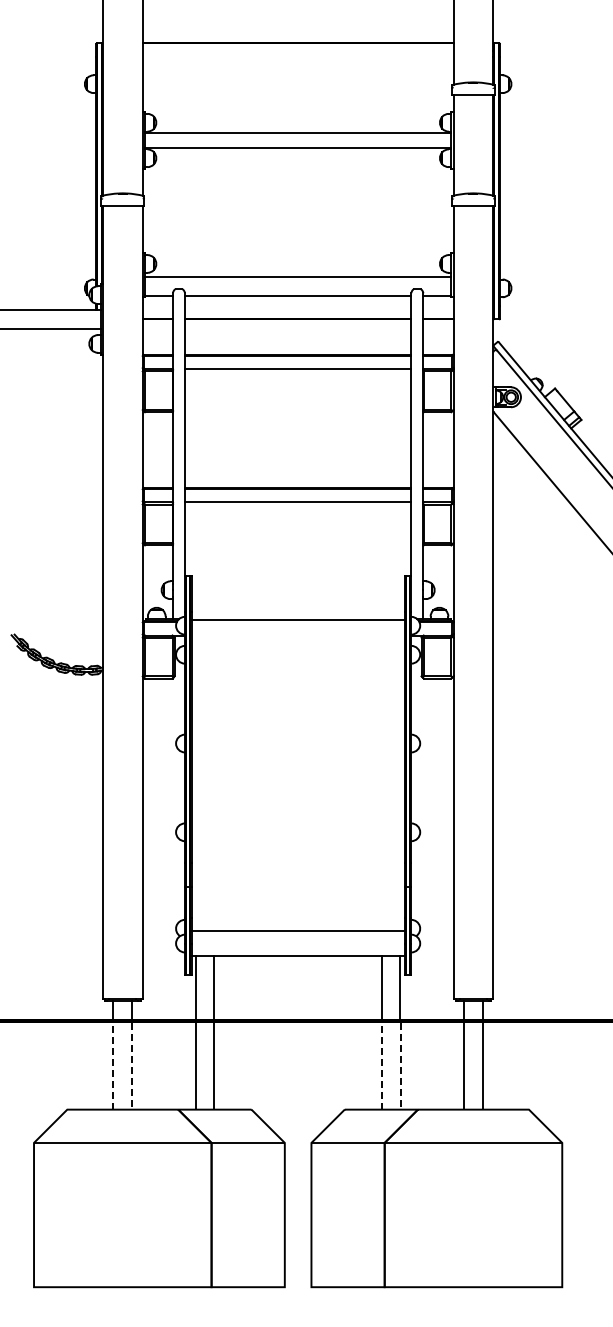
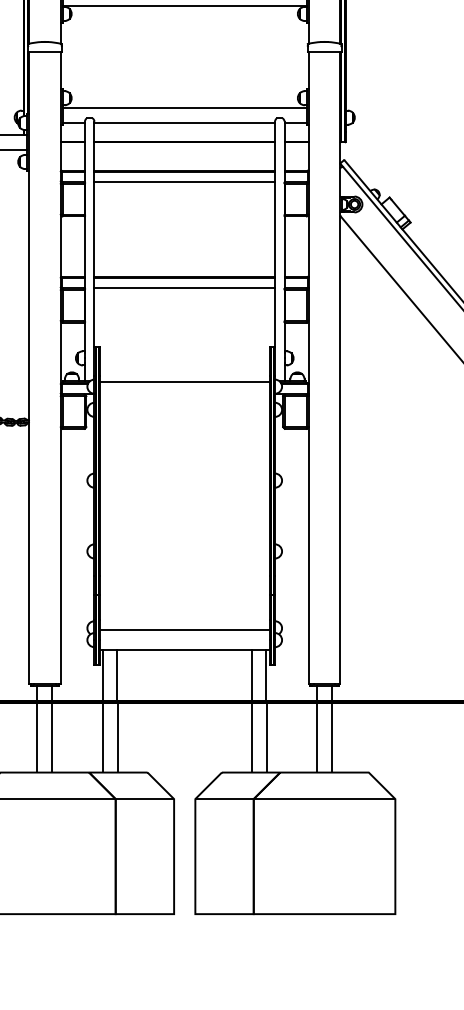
line: (123, 1020) -> (45, 701), dashed -> solid
line: (391, 1020) -> (259, 701), dashed -> solid

